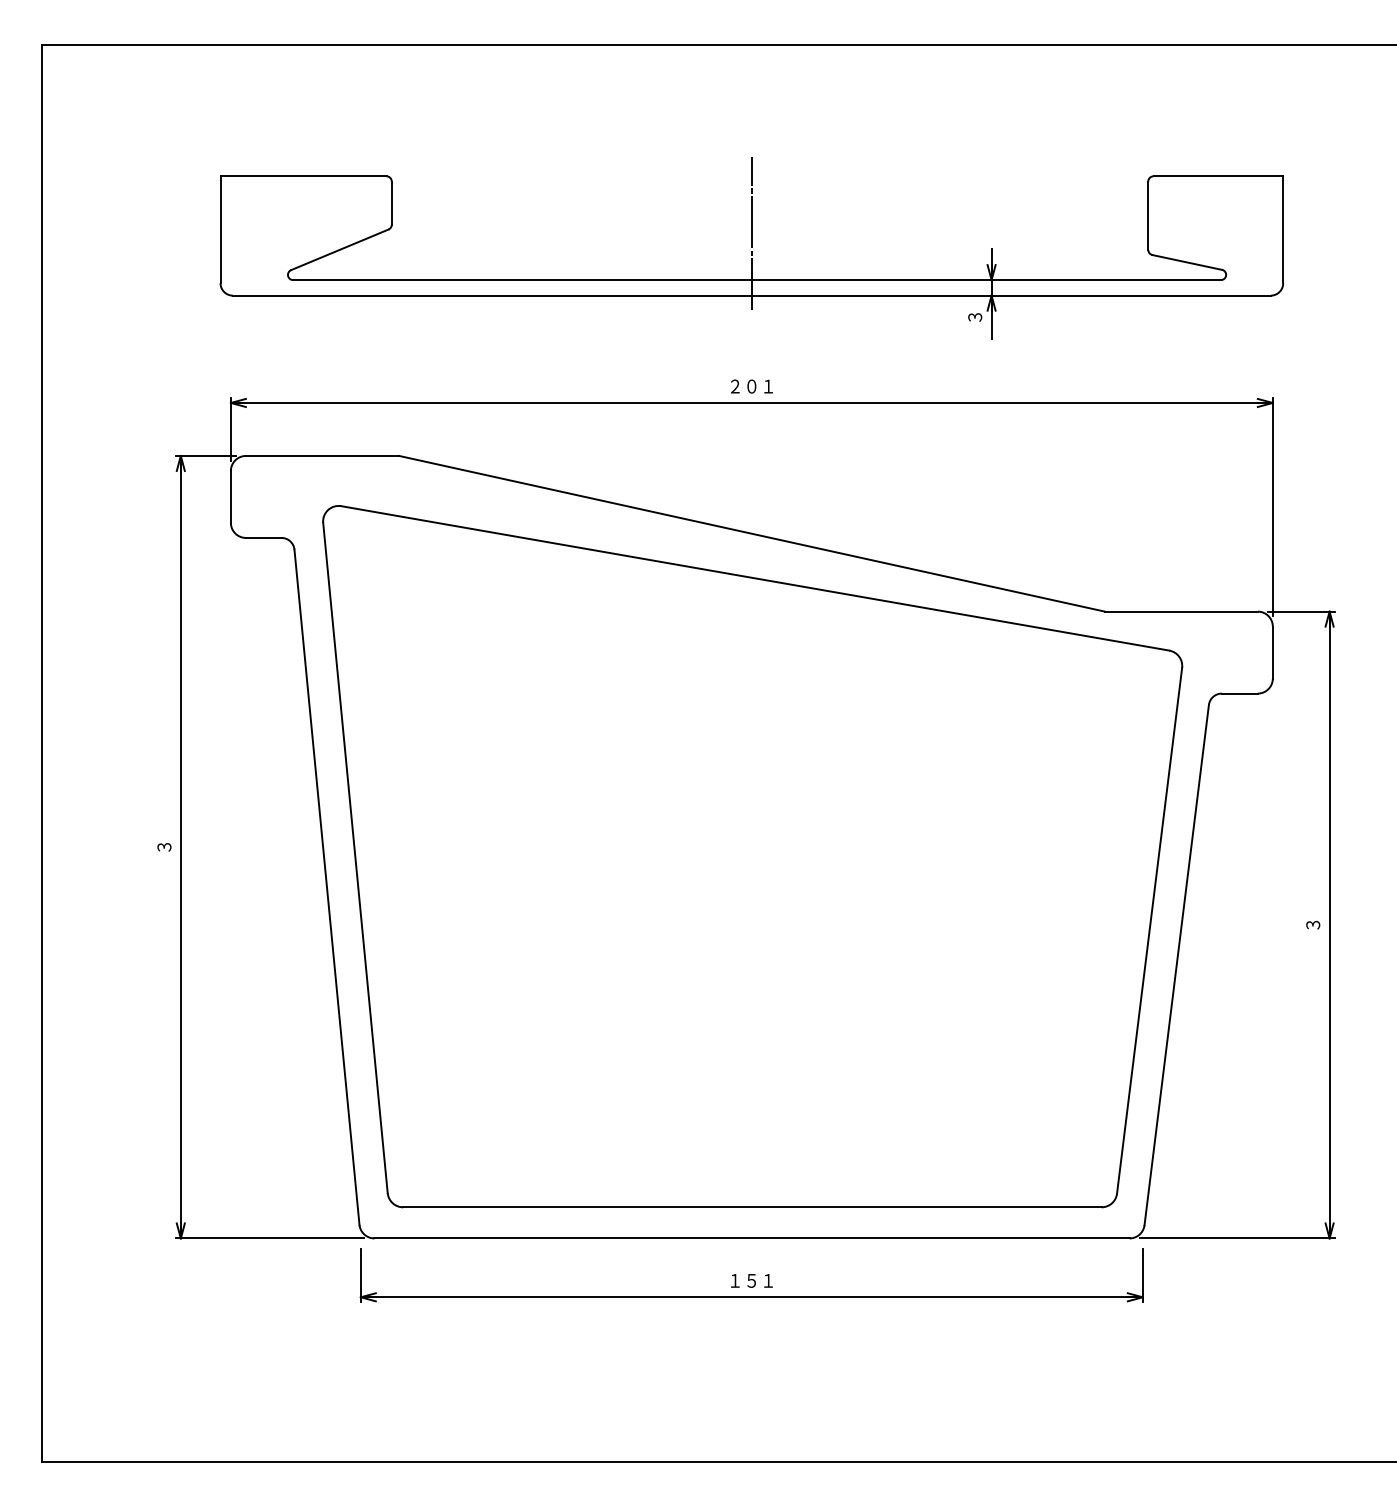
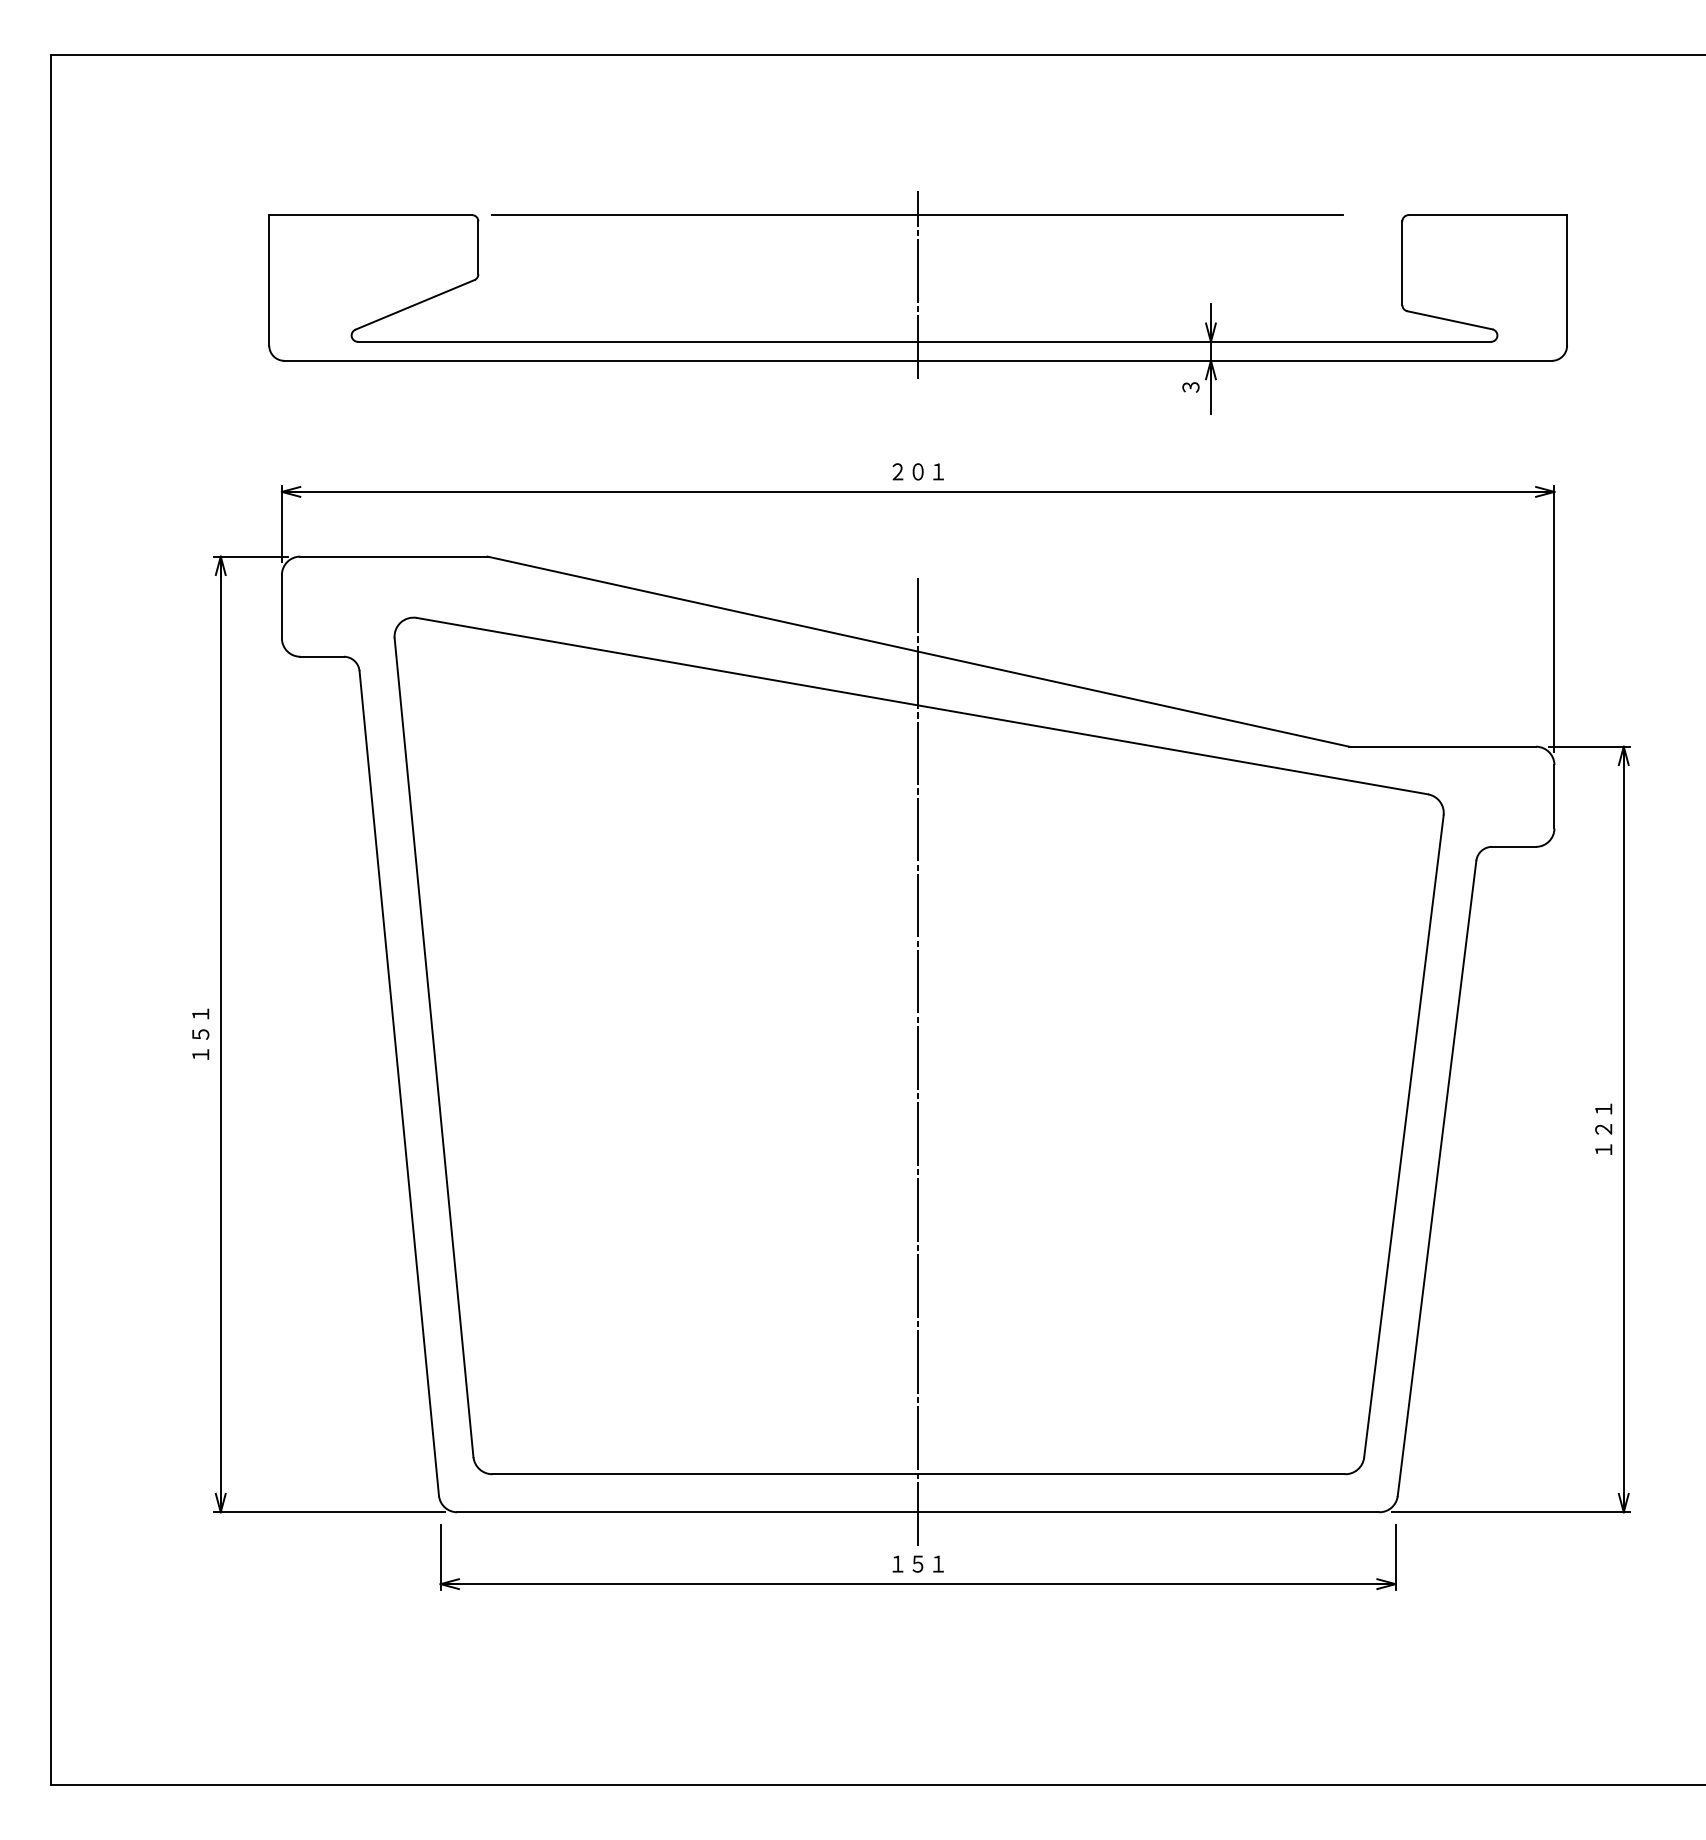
line: (750, 176) -> (916, 215), added
text: (164, 846) -> (200, 1033), ３ -> １５１
line: (751, 869) -> (917, 1061), added
text: (1313, 924) -> (1604, 1128), ３ -> １２１

